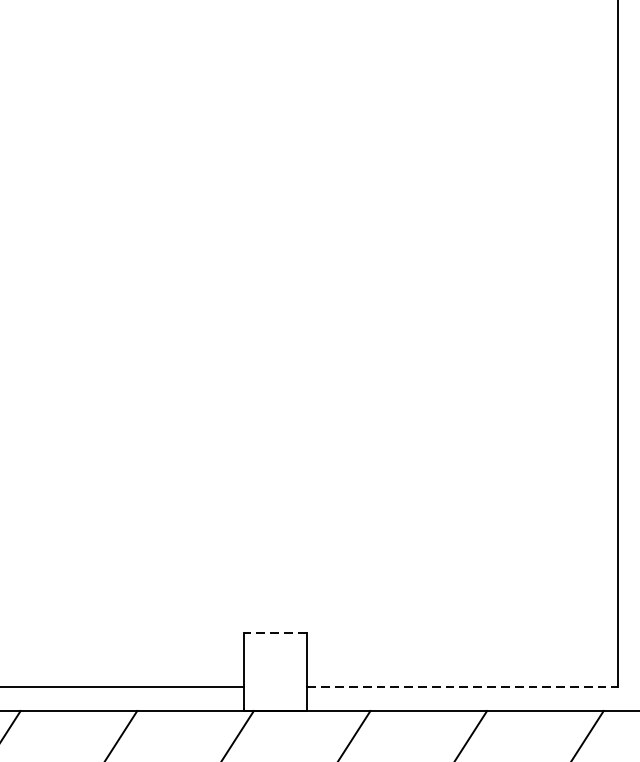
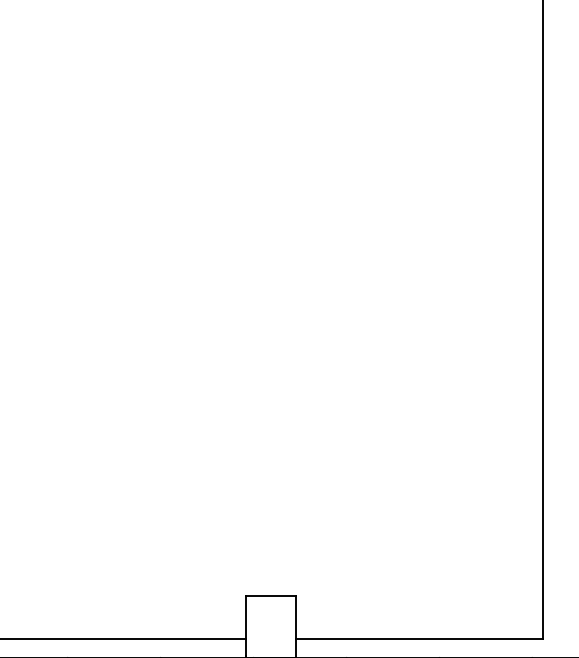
line: (274, 633) -> (270, 596), dashed -> solid
line: (463, 687) -> (420, 639), dashed -> solid

